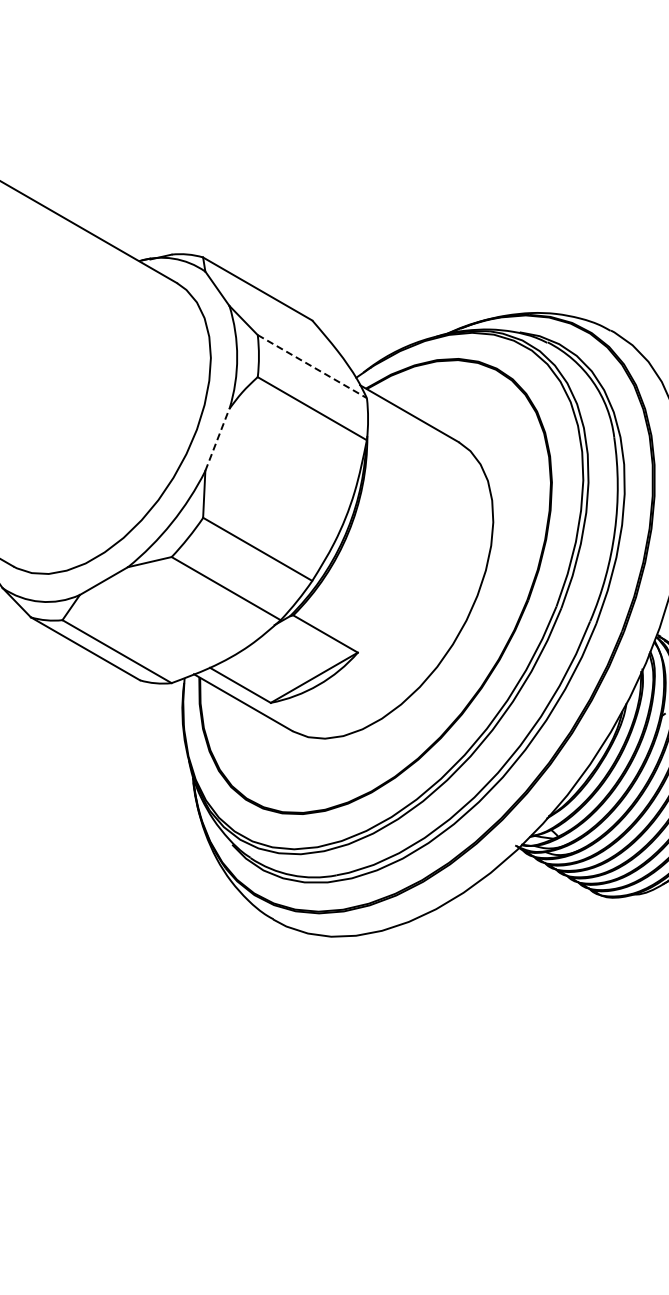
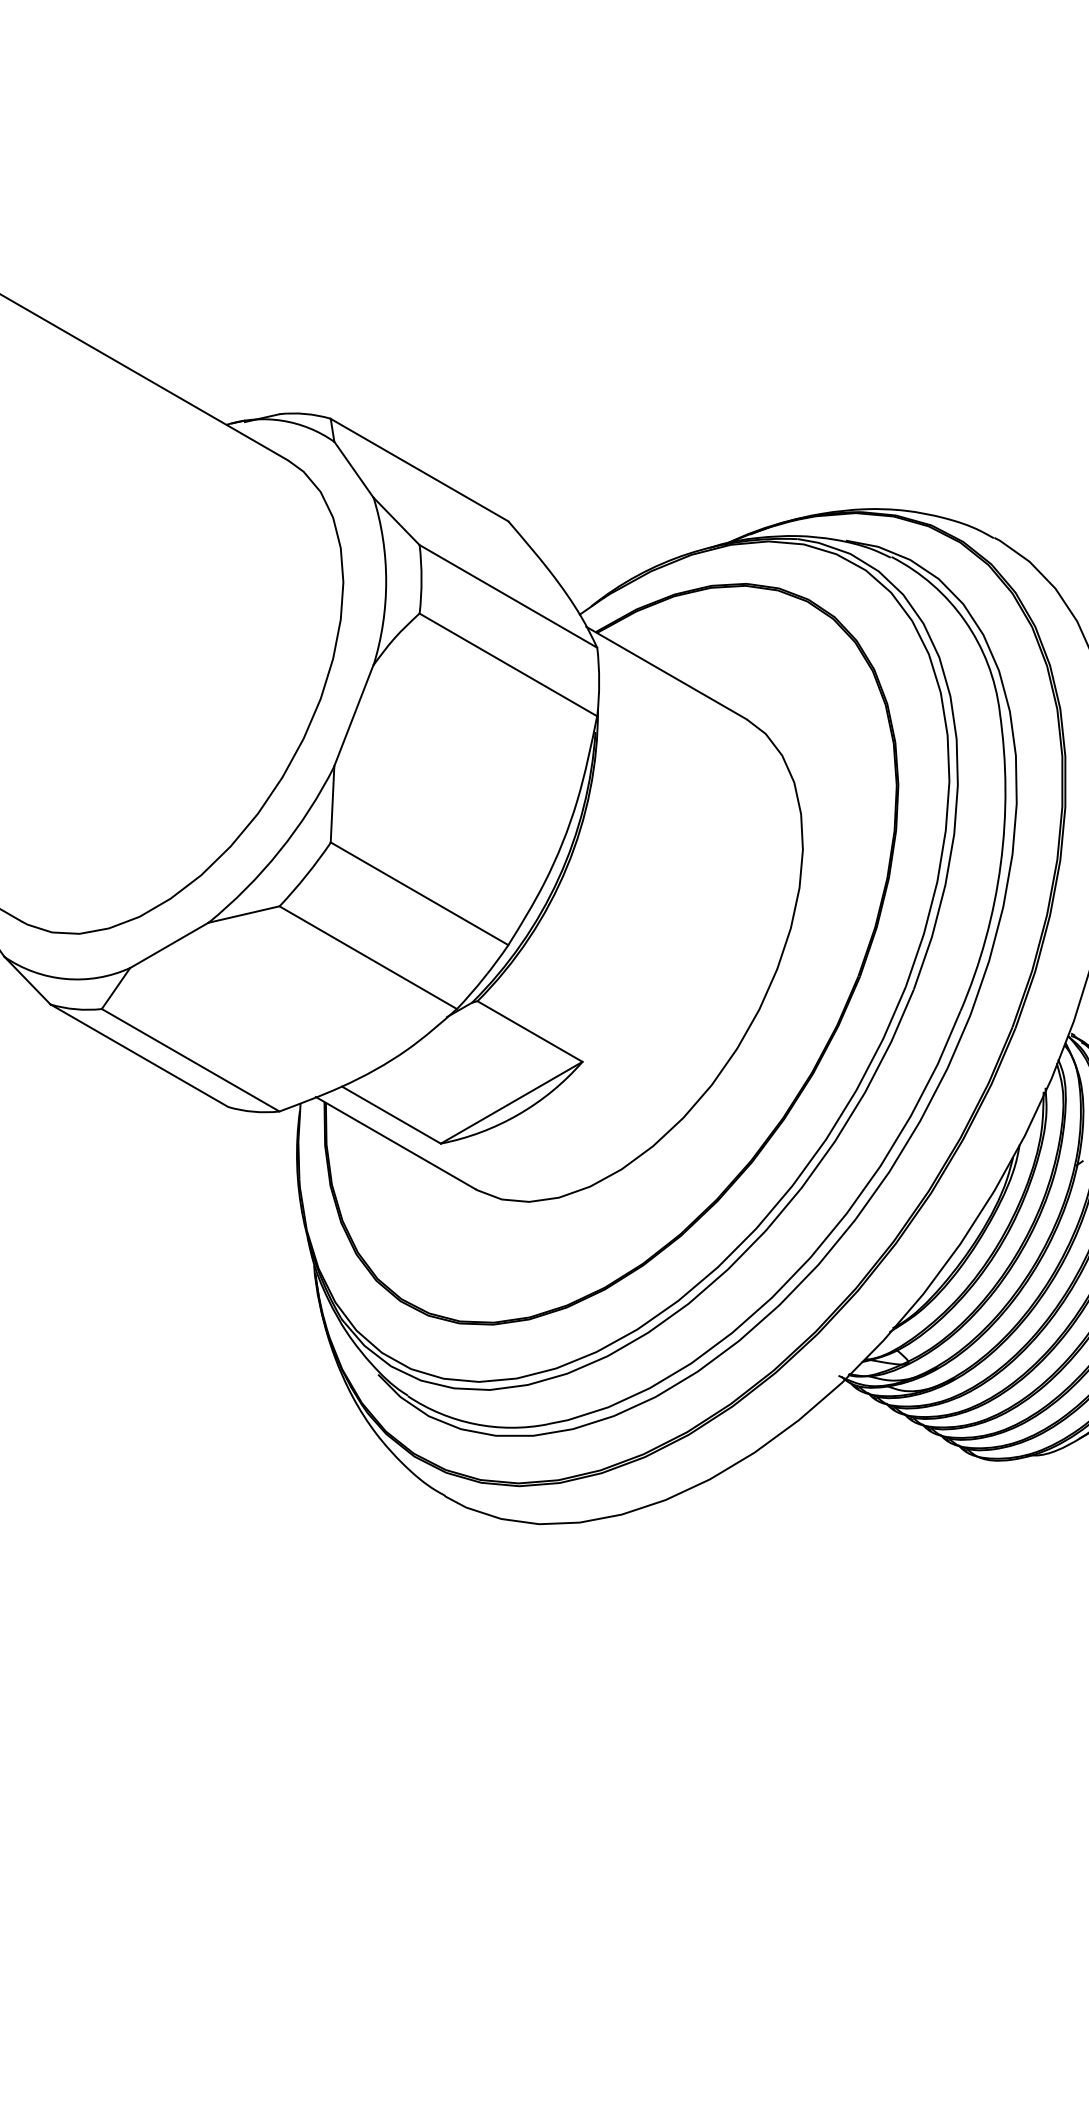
line: (312, 366) -> (508, 596), dashed -> solid
line: (217, 439) -> (354, 715), dashed -> solid

